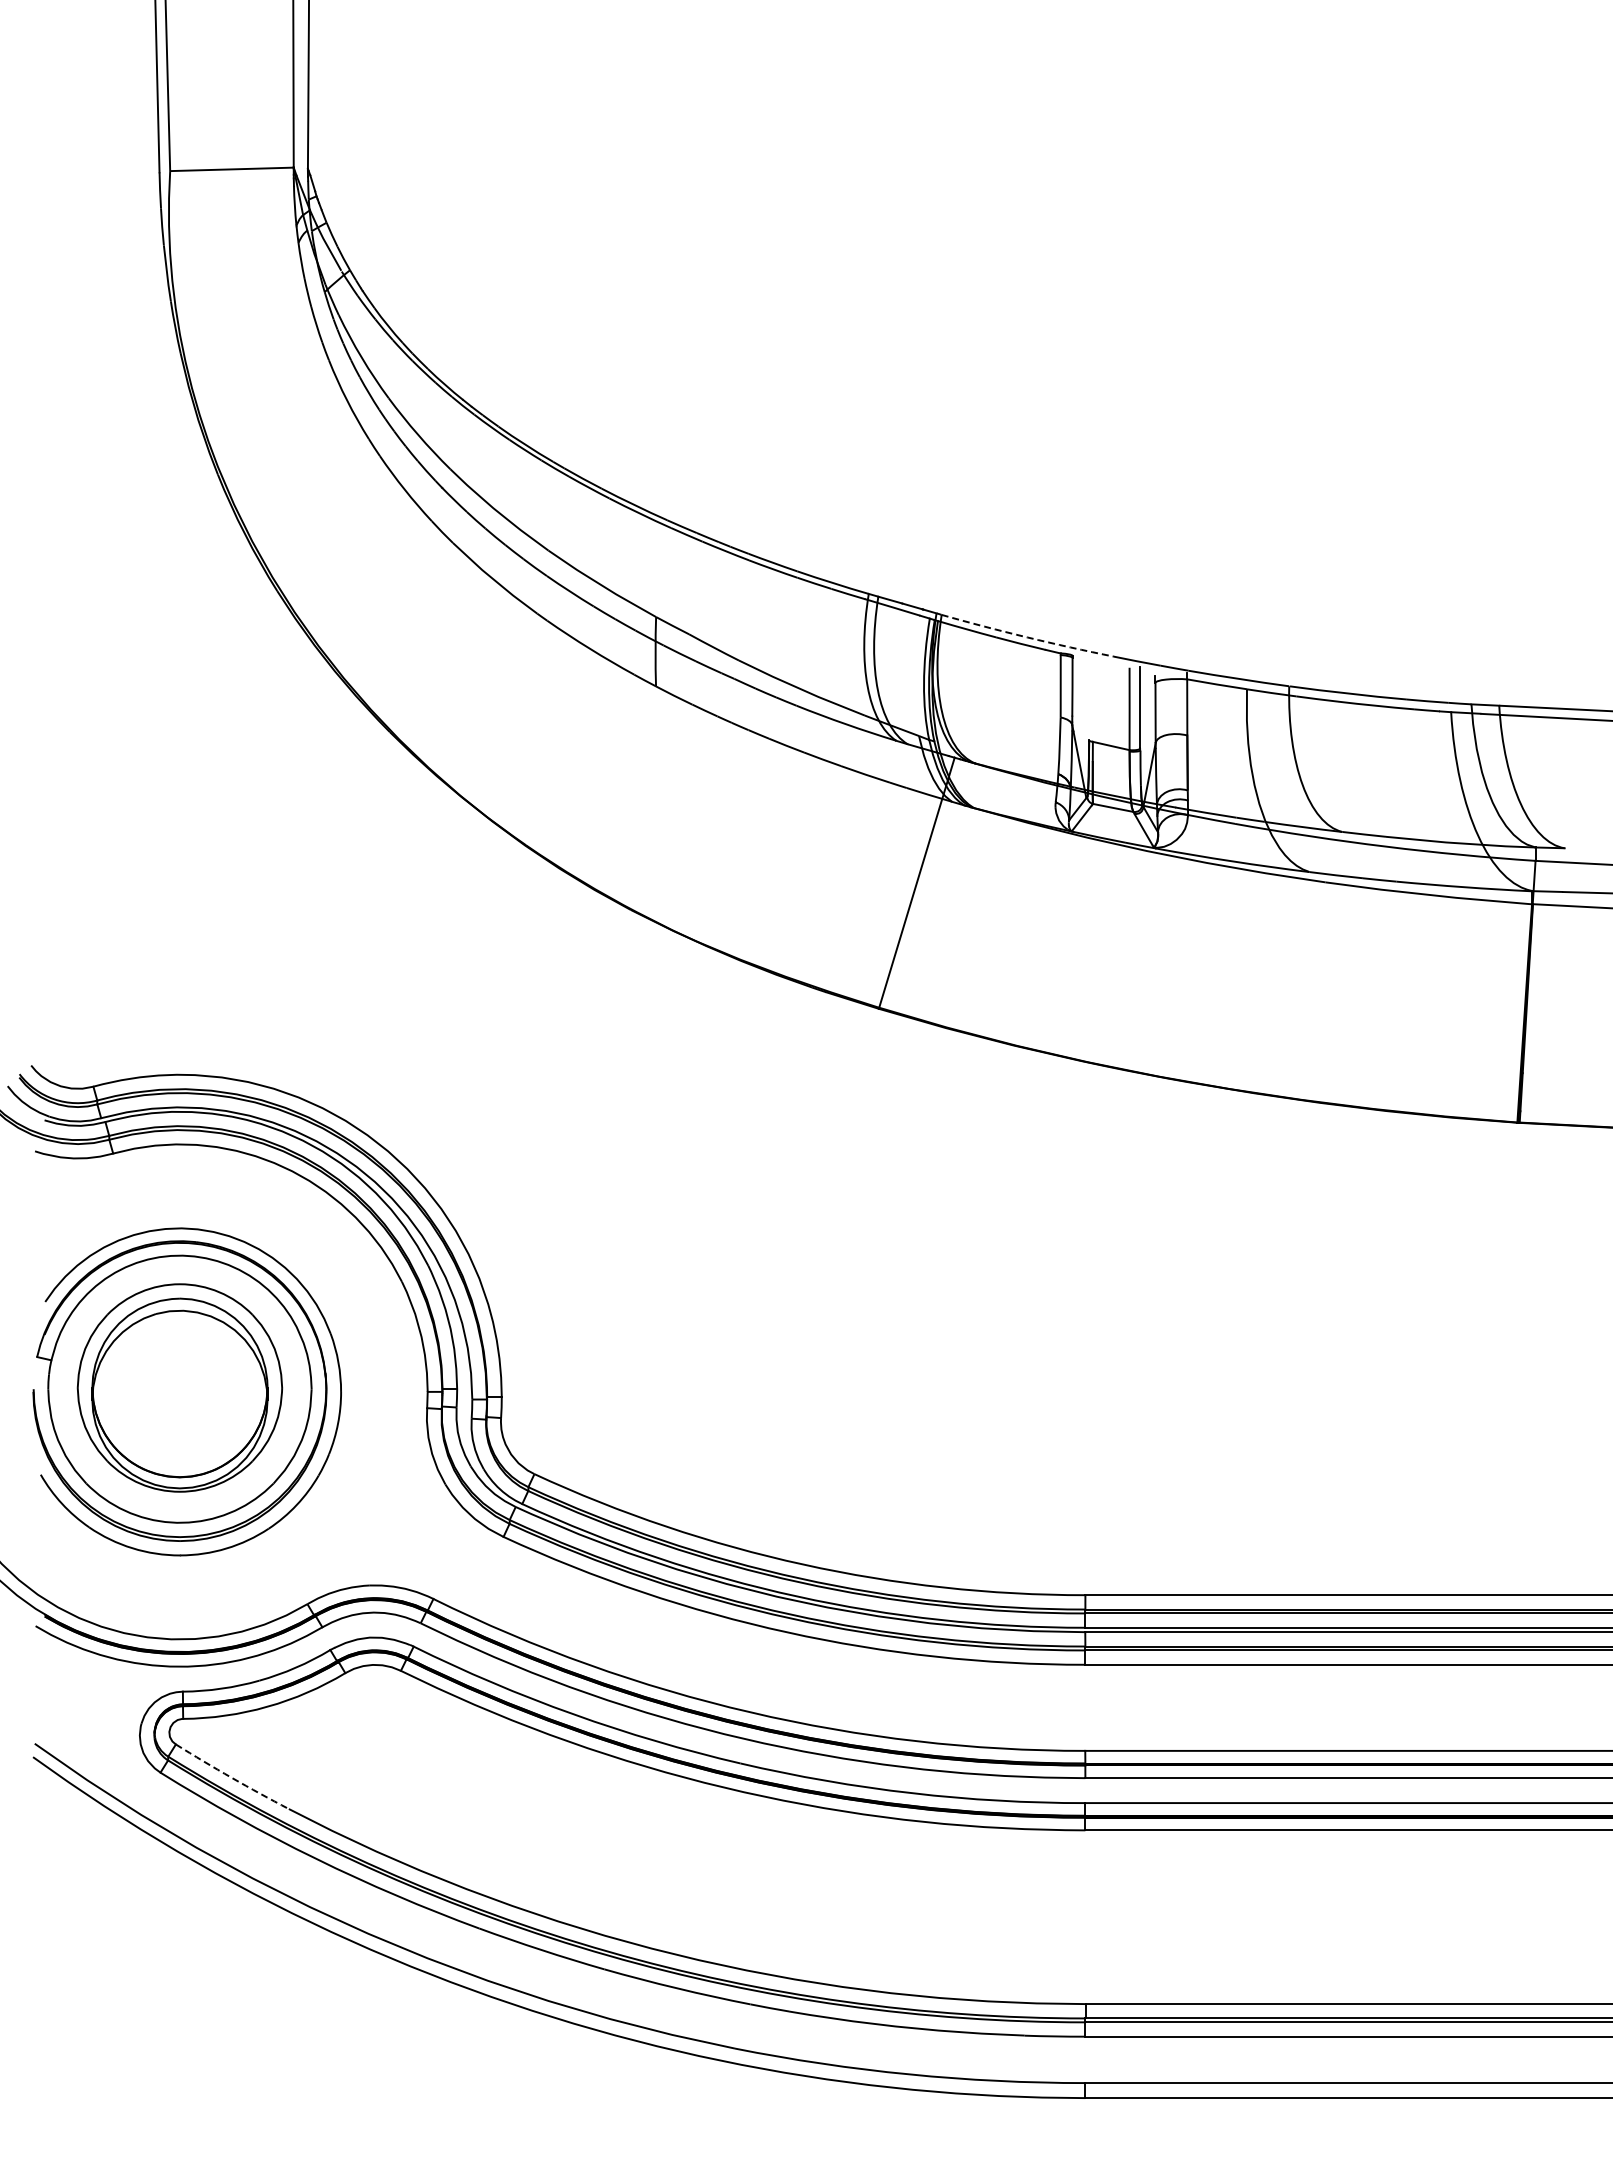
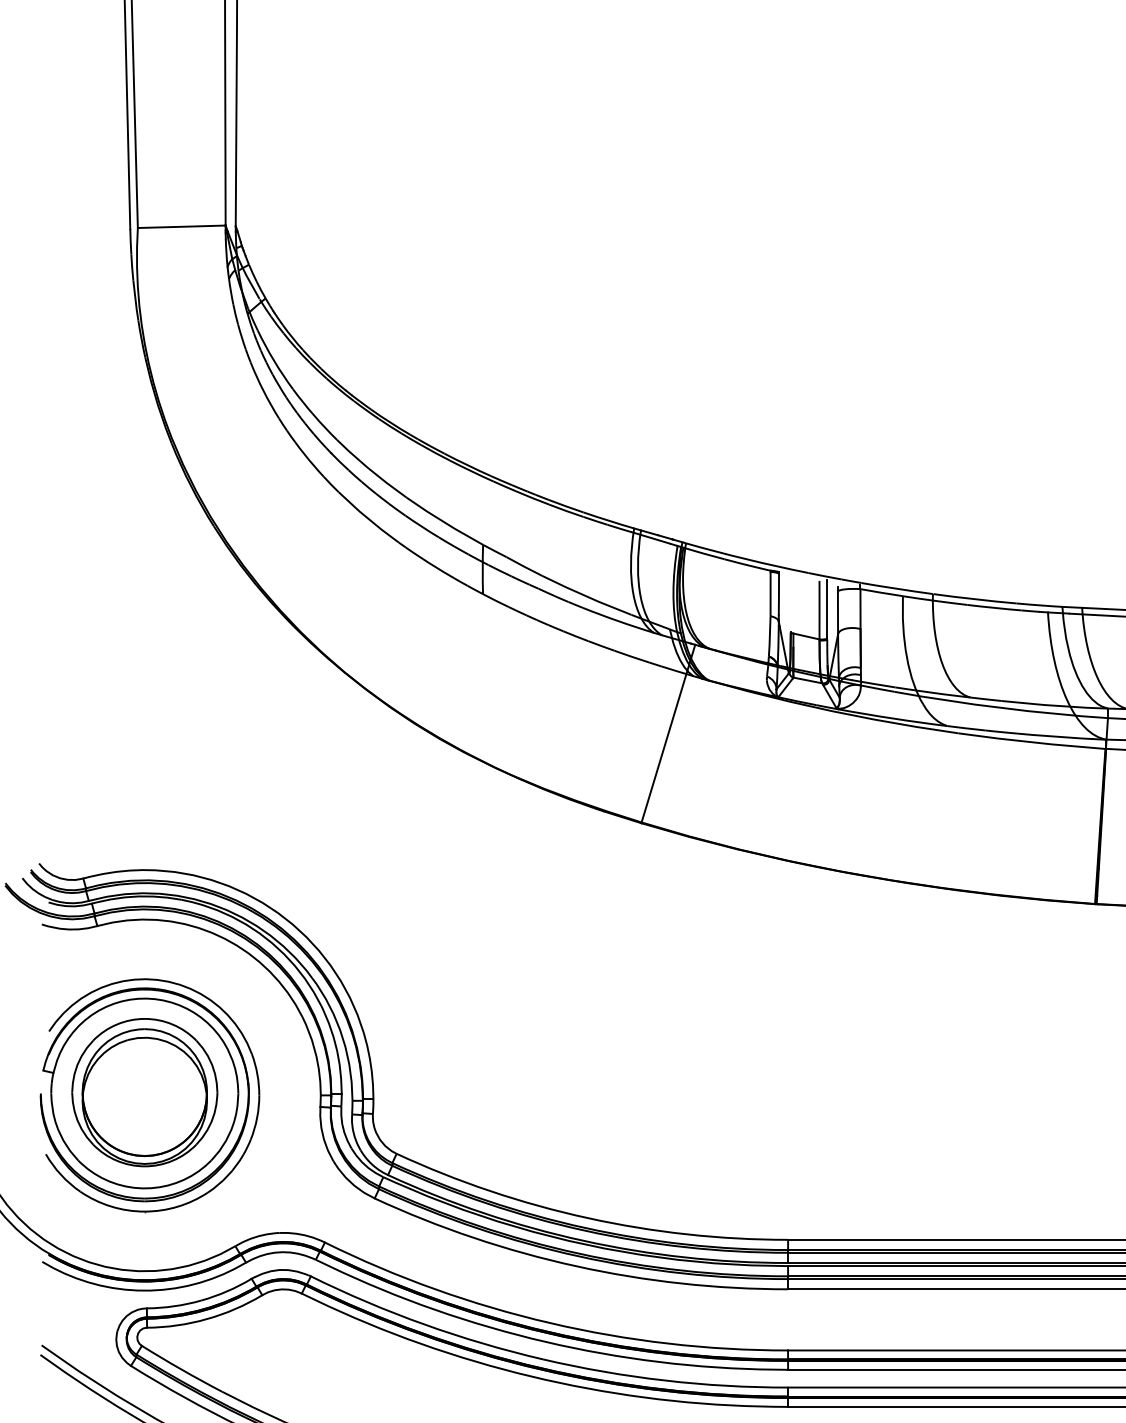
arc: (1027, 637) -> (746, 559), dashed -> solid
arc: (231, 1777) -> (181, 1369), dashed -> solid

